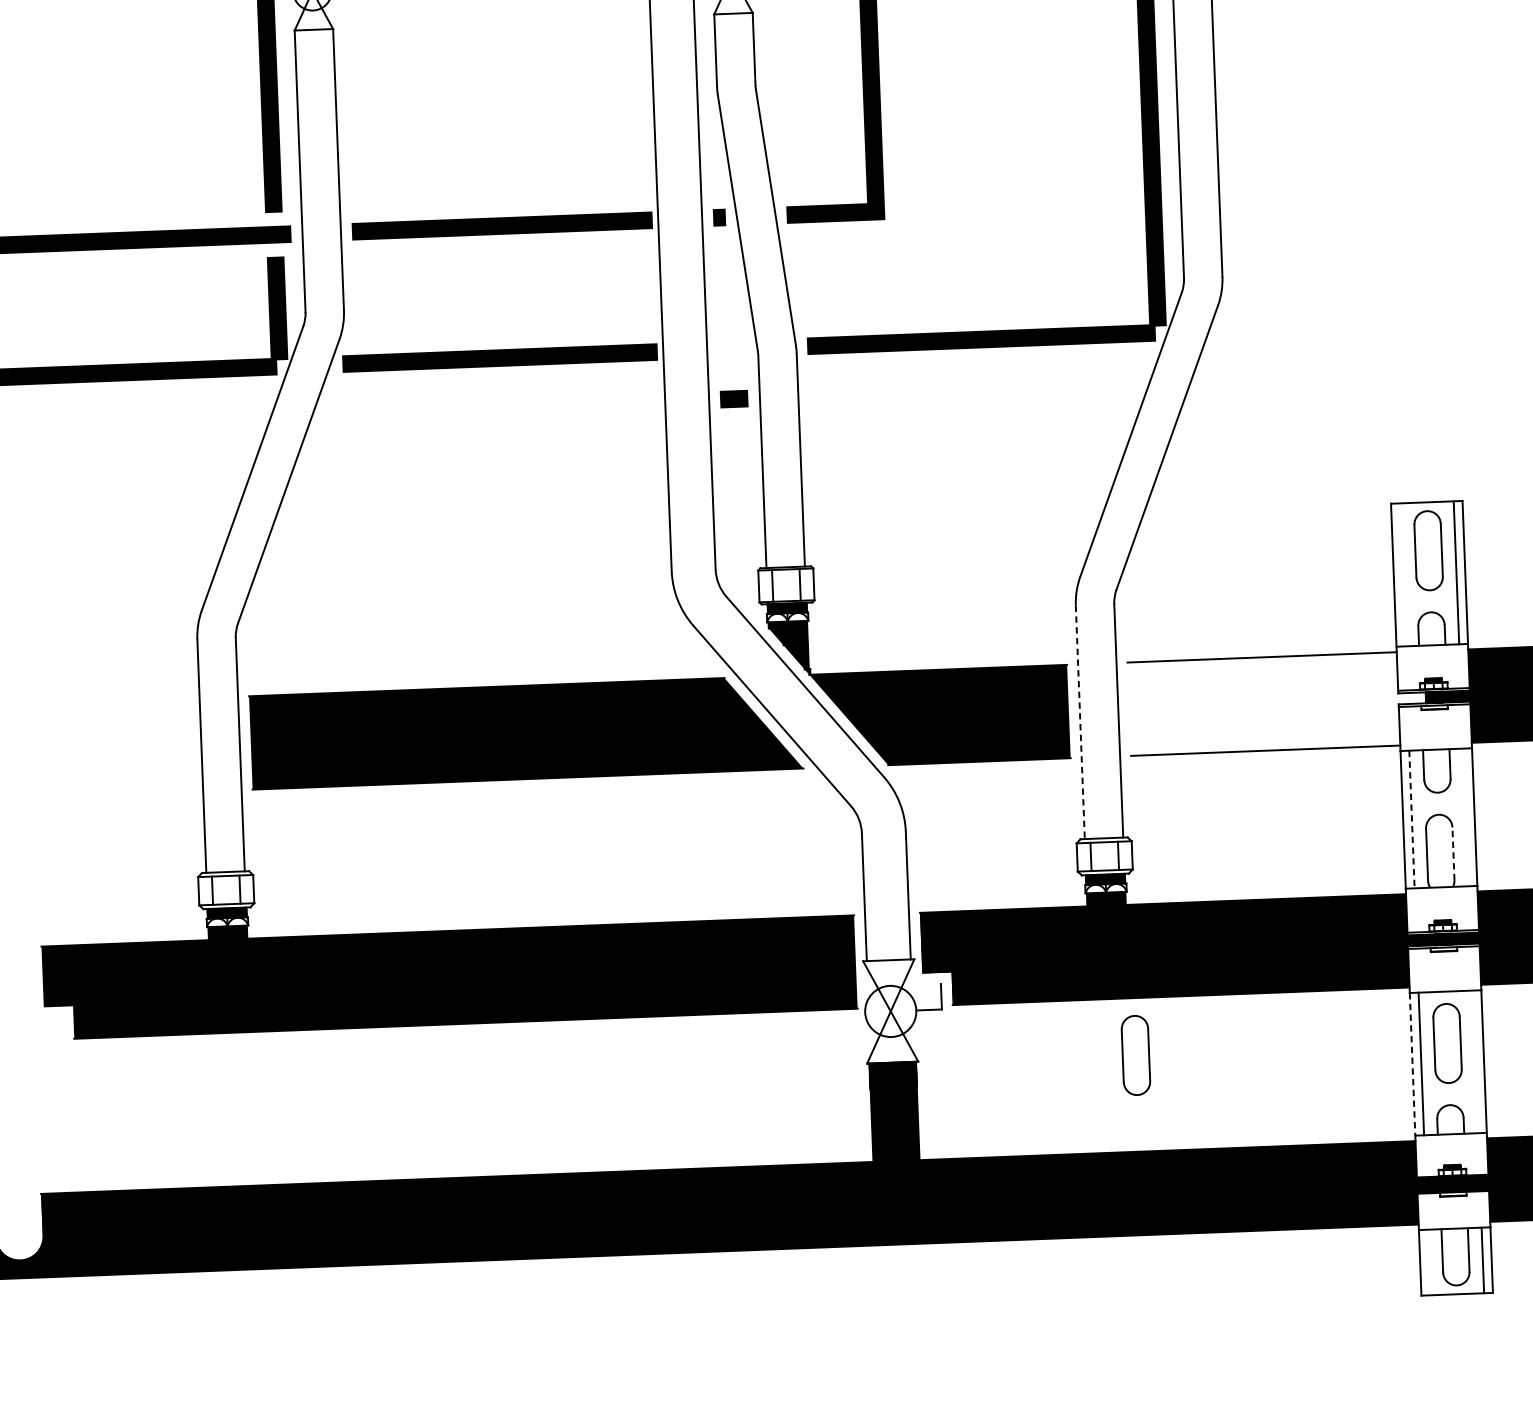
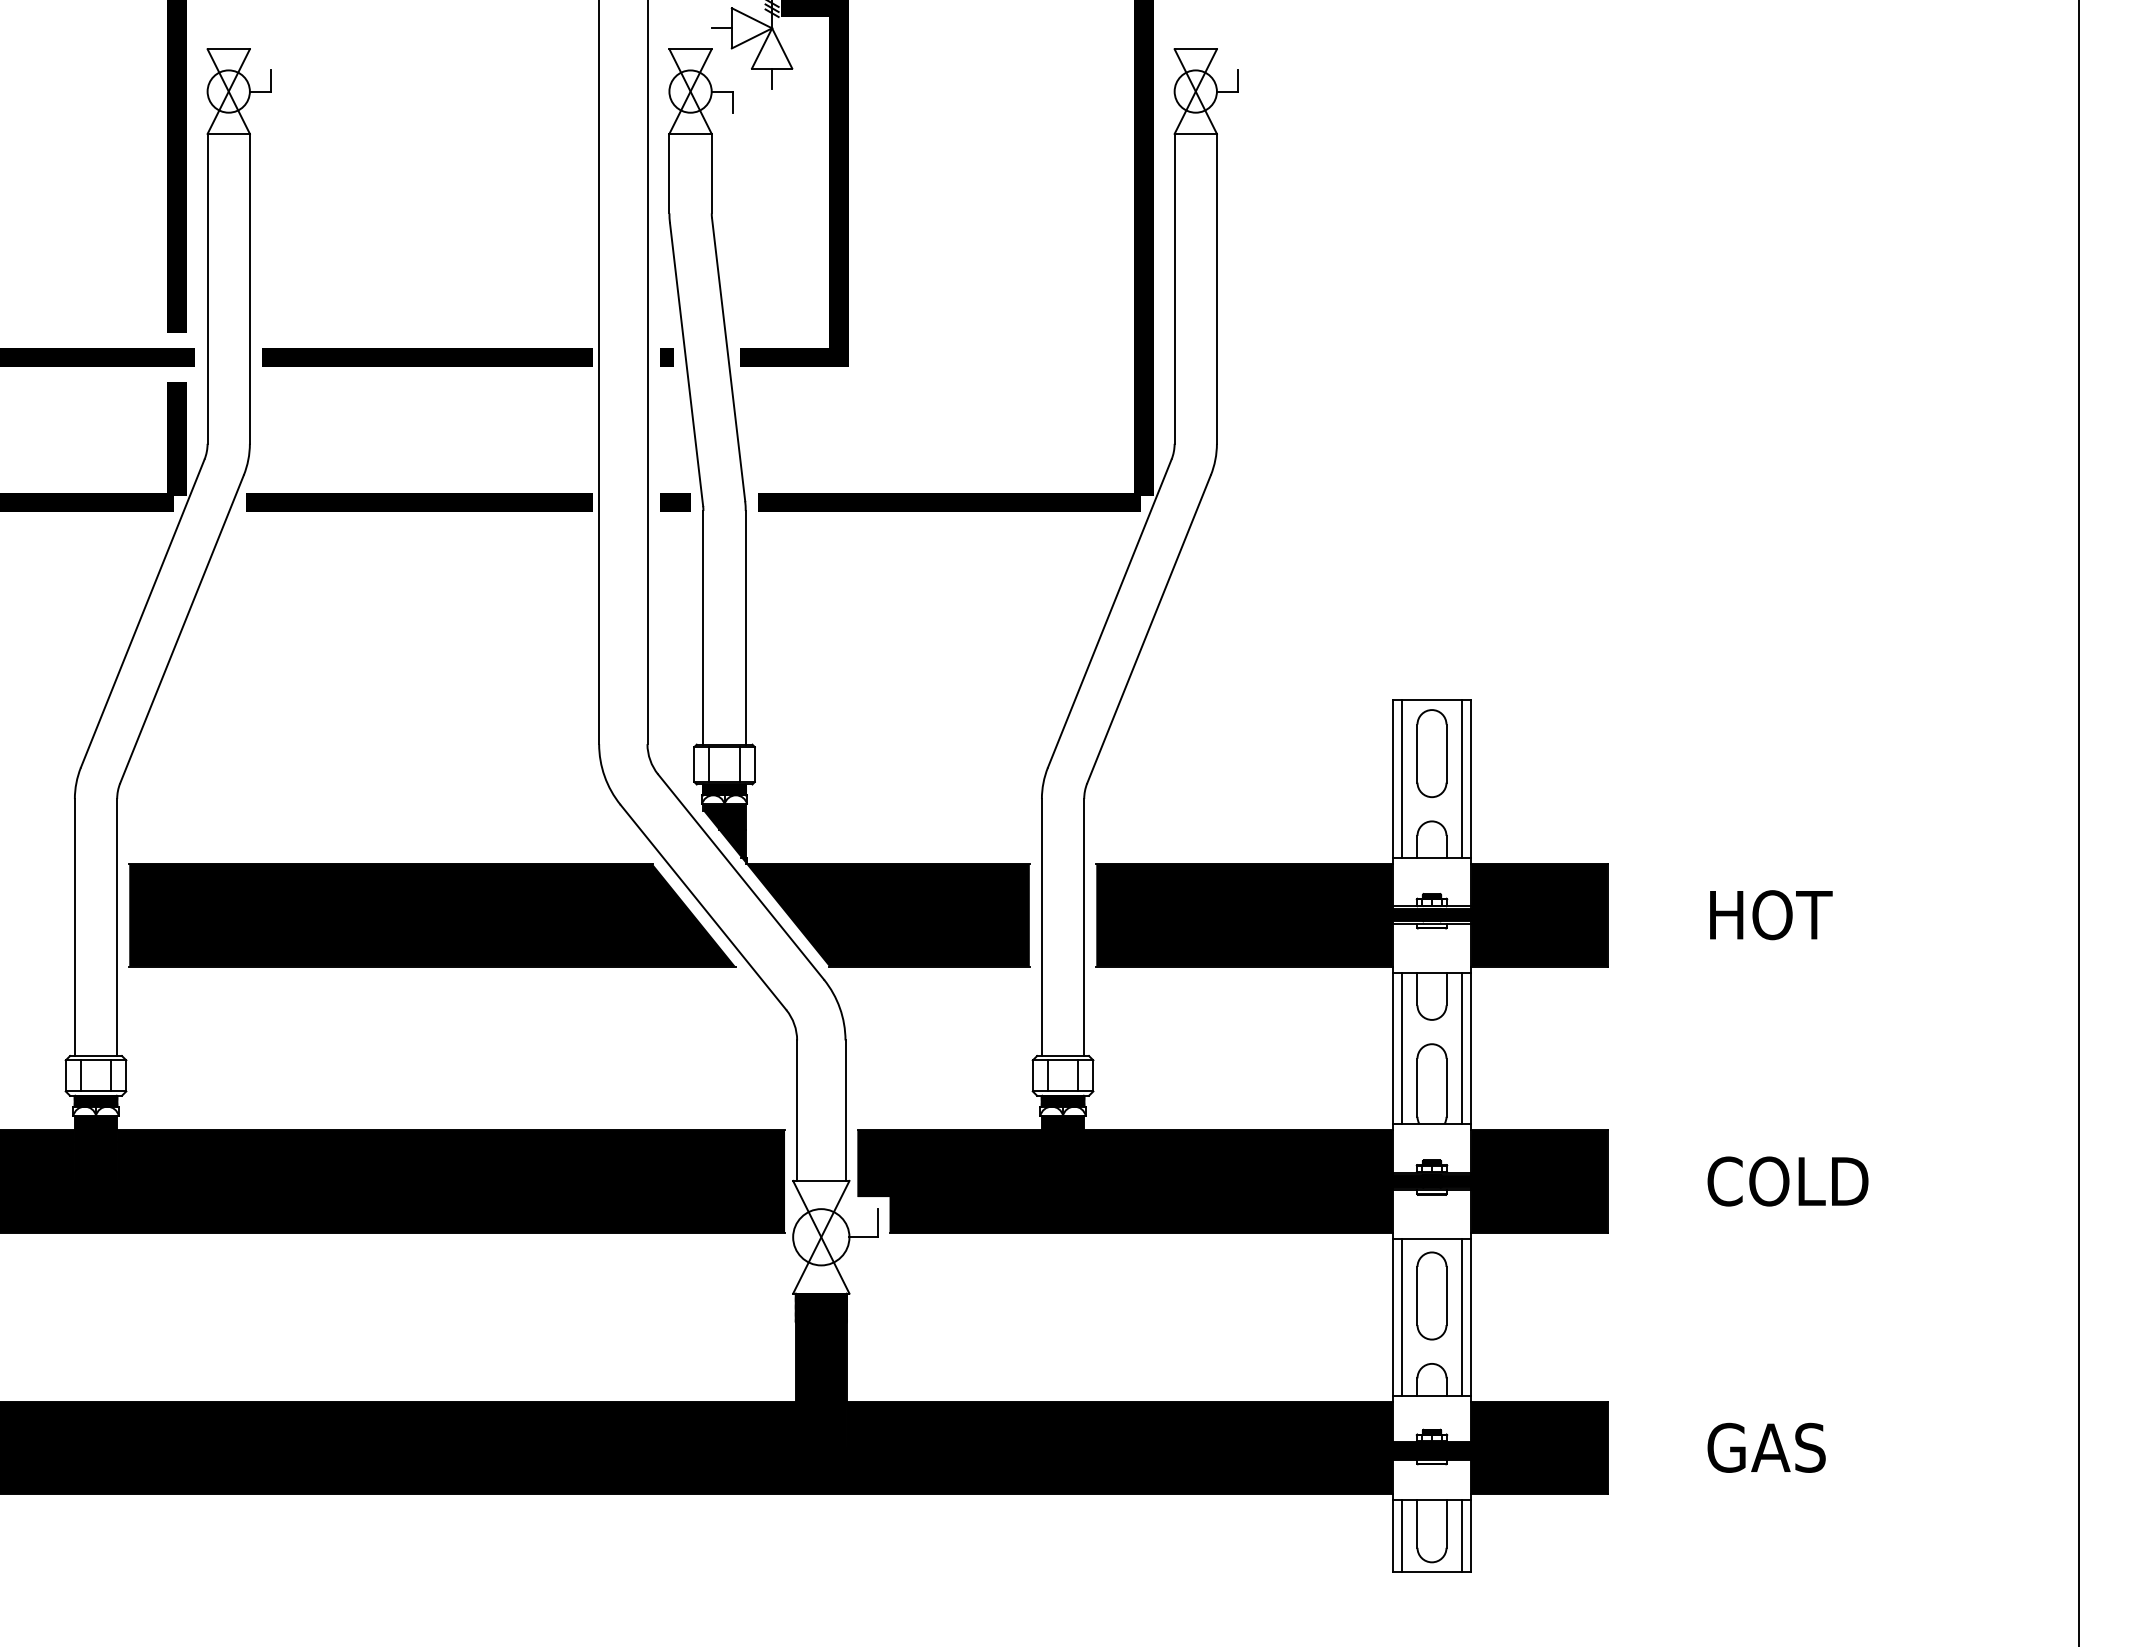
line: (734, 399) -> (675, 502), moved
line: (1402, 574) -> (1402, 778), added
fill: (1277, 702) -> (1259, 914), added
line: (1079, 723) -> (1041, 928), dashed -> solid
line: (1465, 817) -> (1461, 1048), added
line: (1412, 819) -> (1402, 1048), dashed -> solid
line: (1453, 853) -> (1446, 1087), dashed -> solid
part: (1135, 1055) -> (1088, 1295), removed
line: (1475, 1061) -> (1461, 1316), added
line: (1412, 1064) -> (1392, 1317), dashed -> solid
line: (1429, 1262) -> (1402, 1535), added

